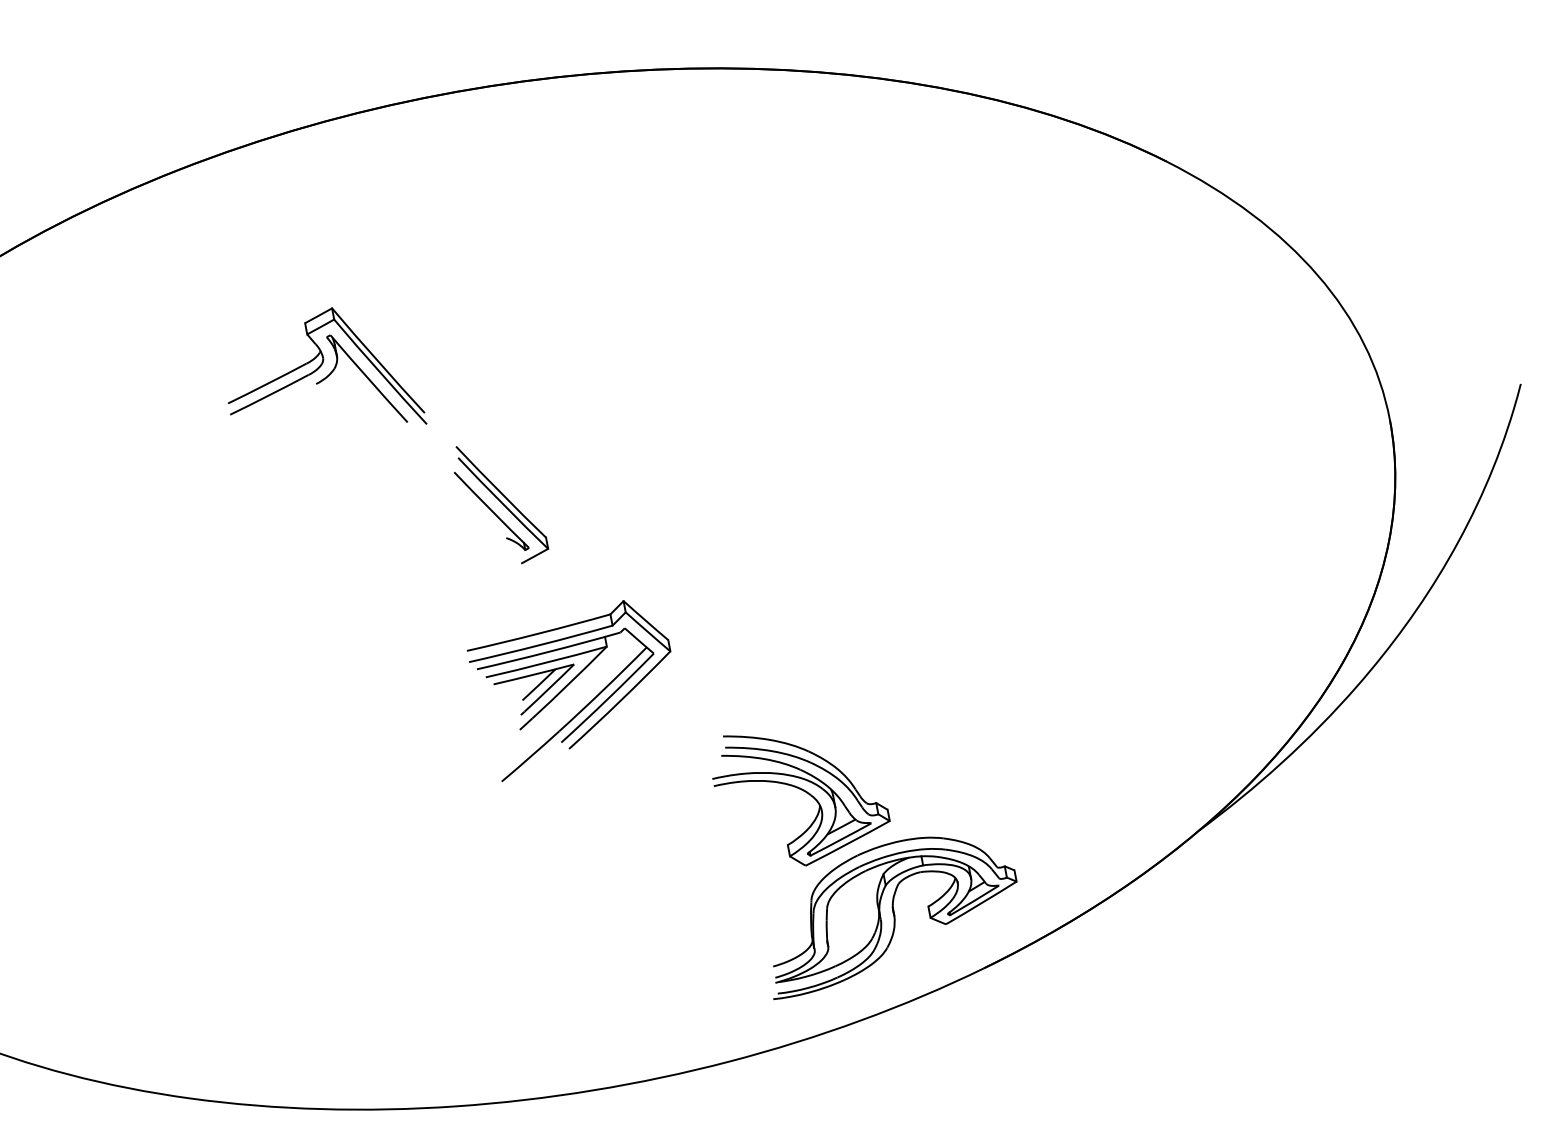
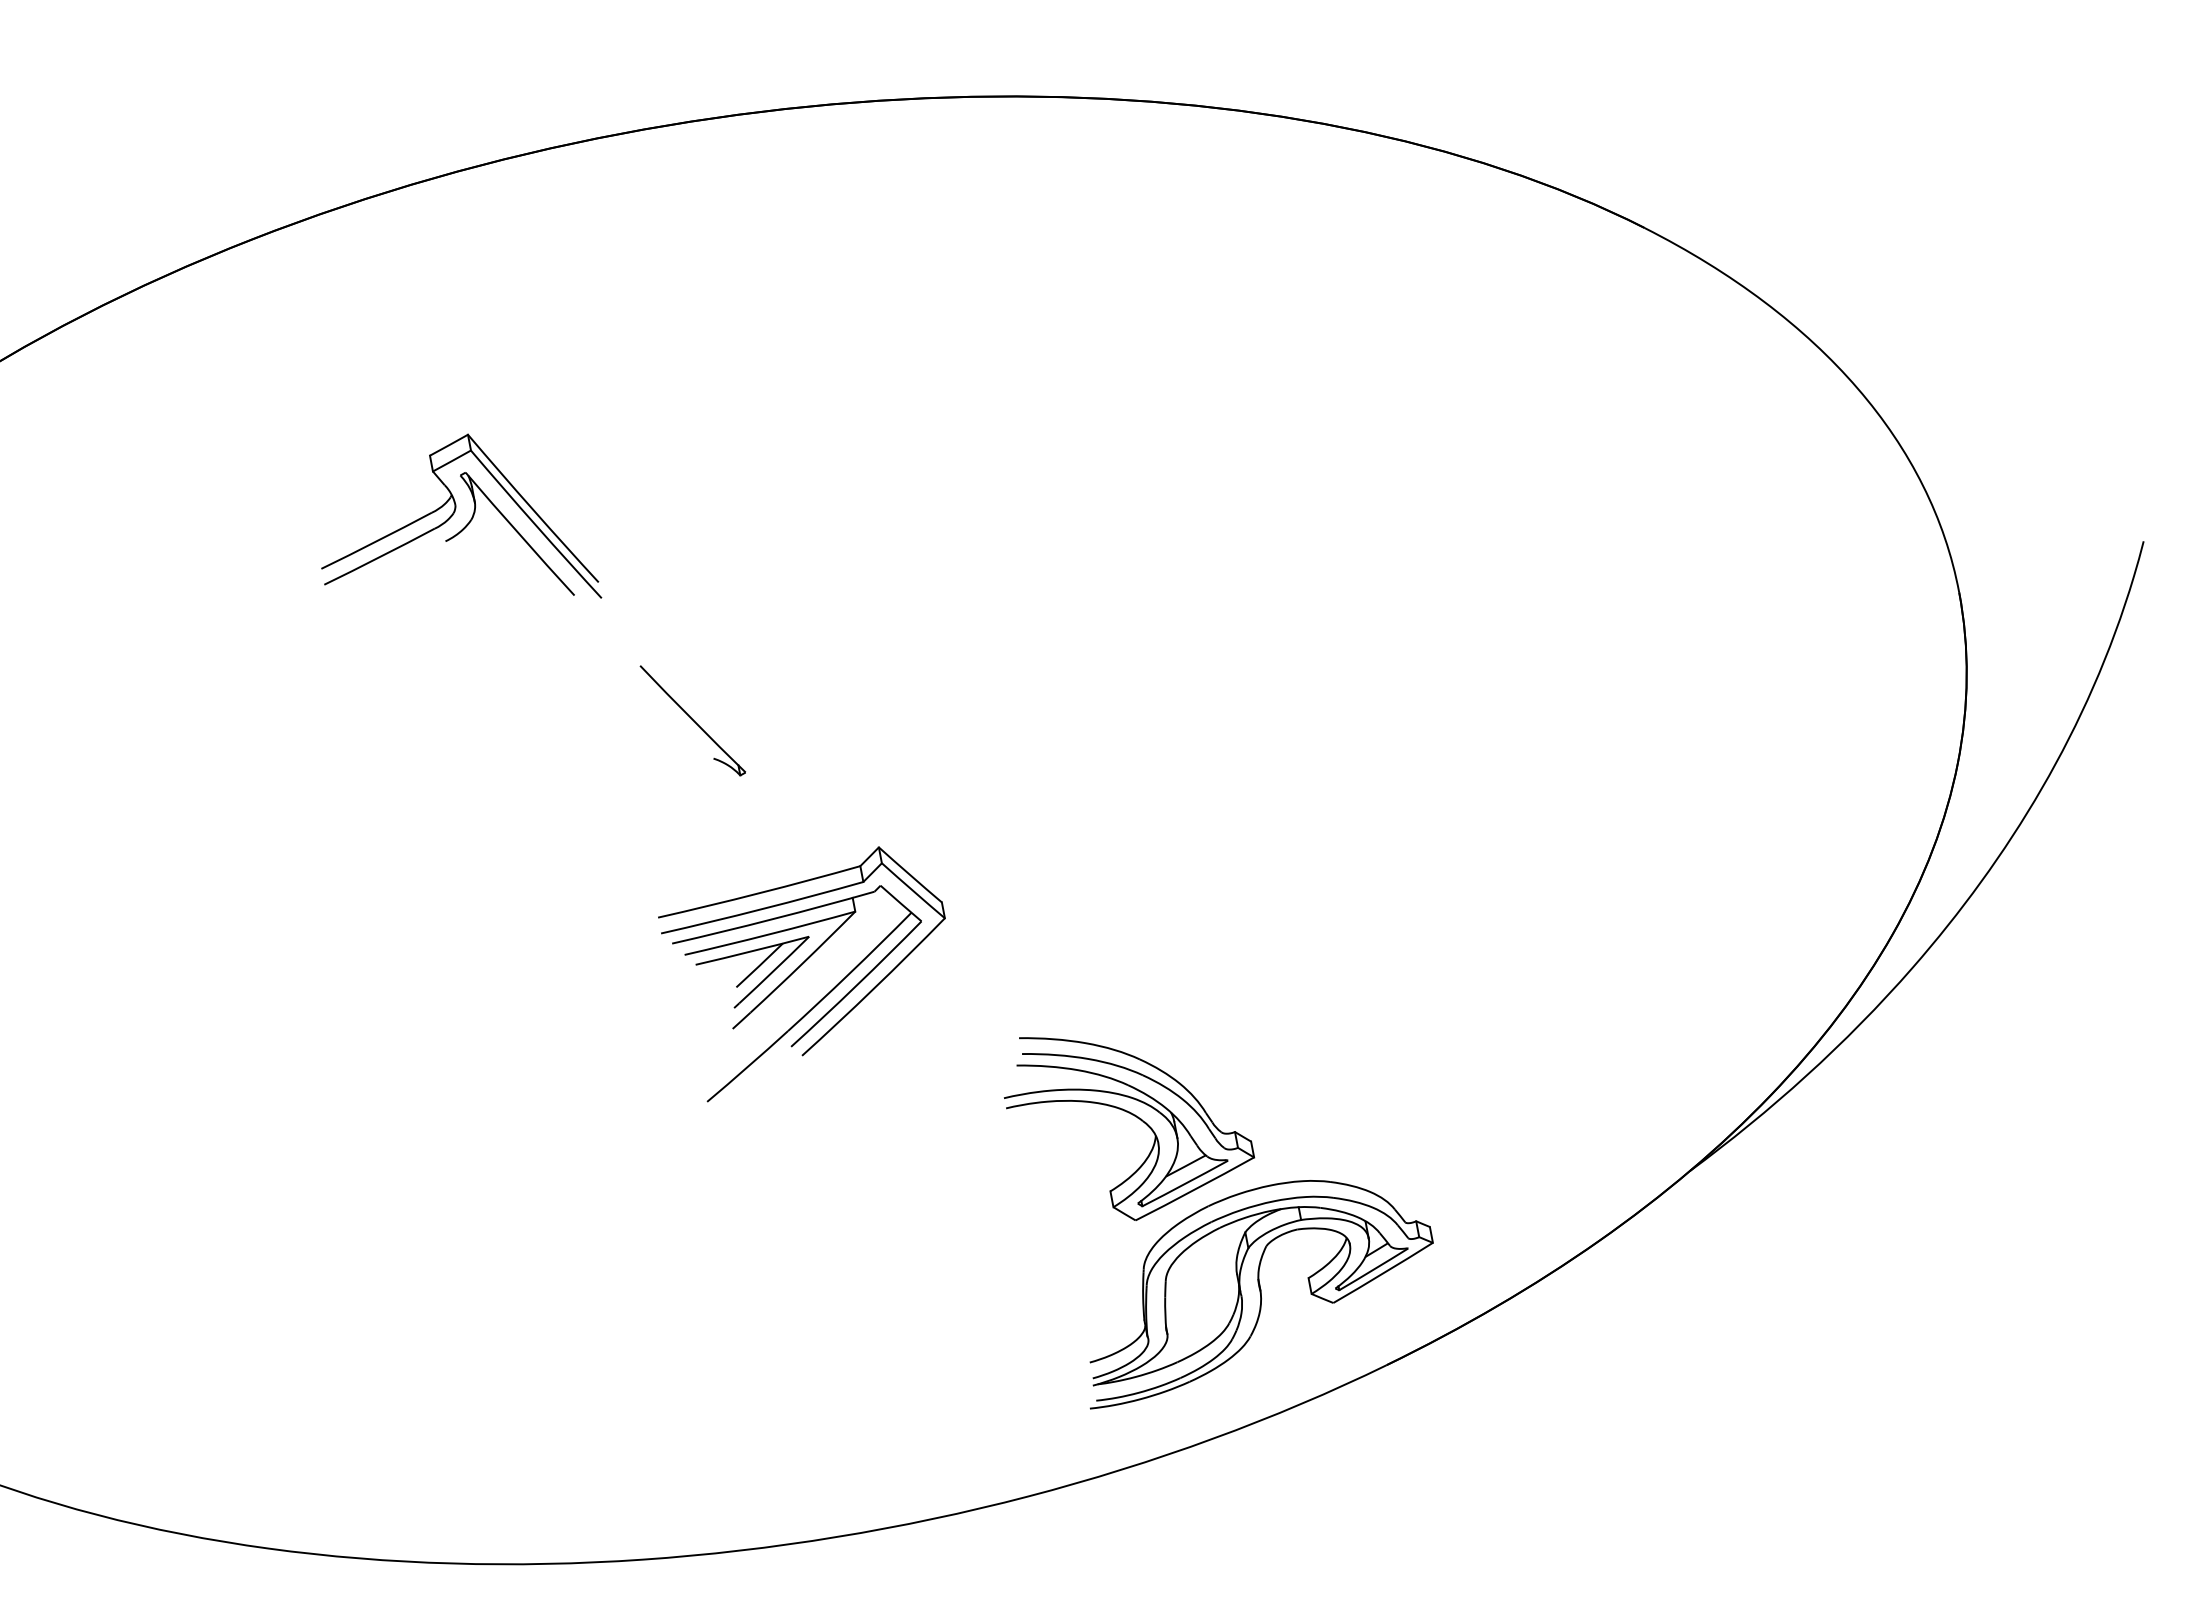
part: (502, 505) -> (707, 712), removed

